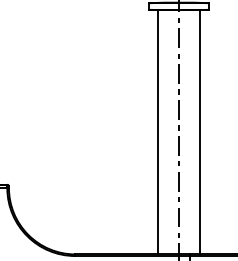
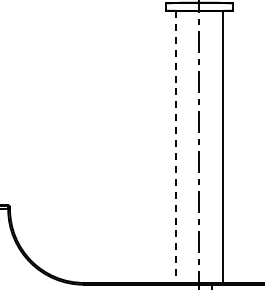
line: (158, 131) -> (176, 146), solid -> dashed

